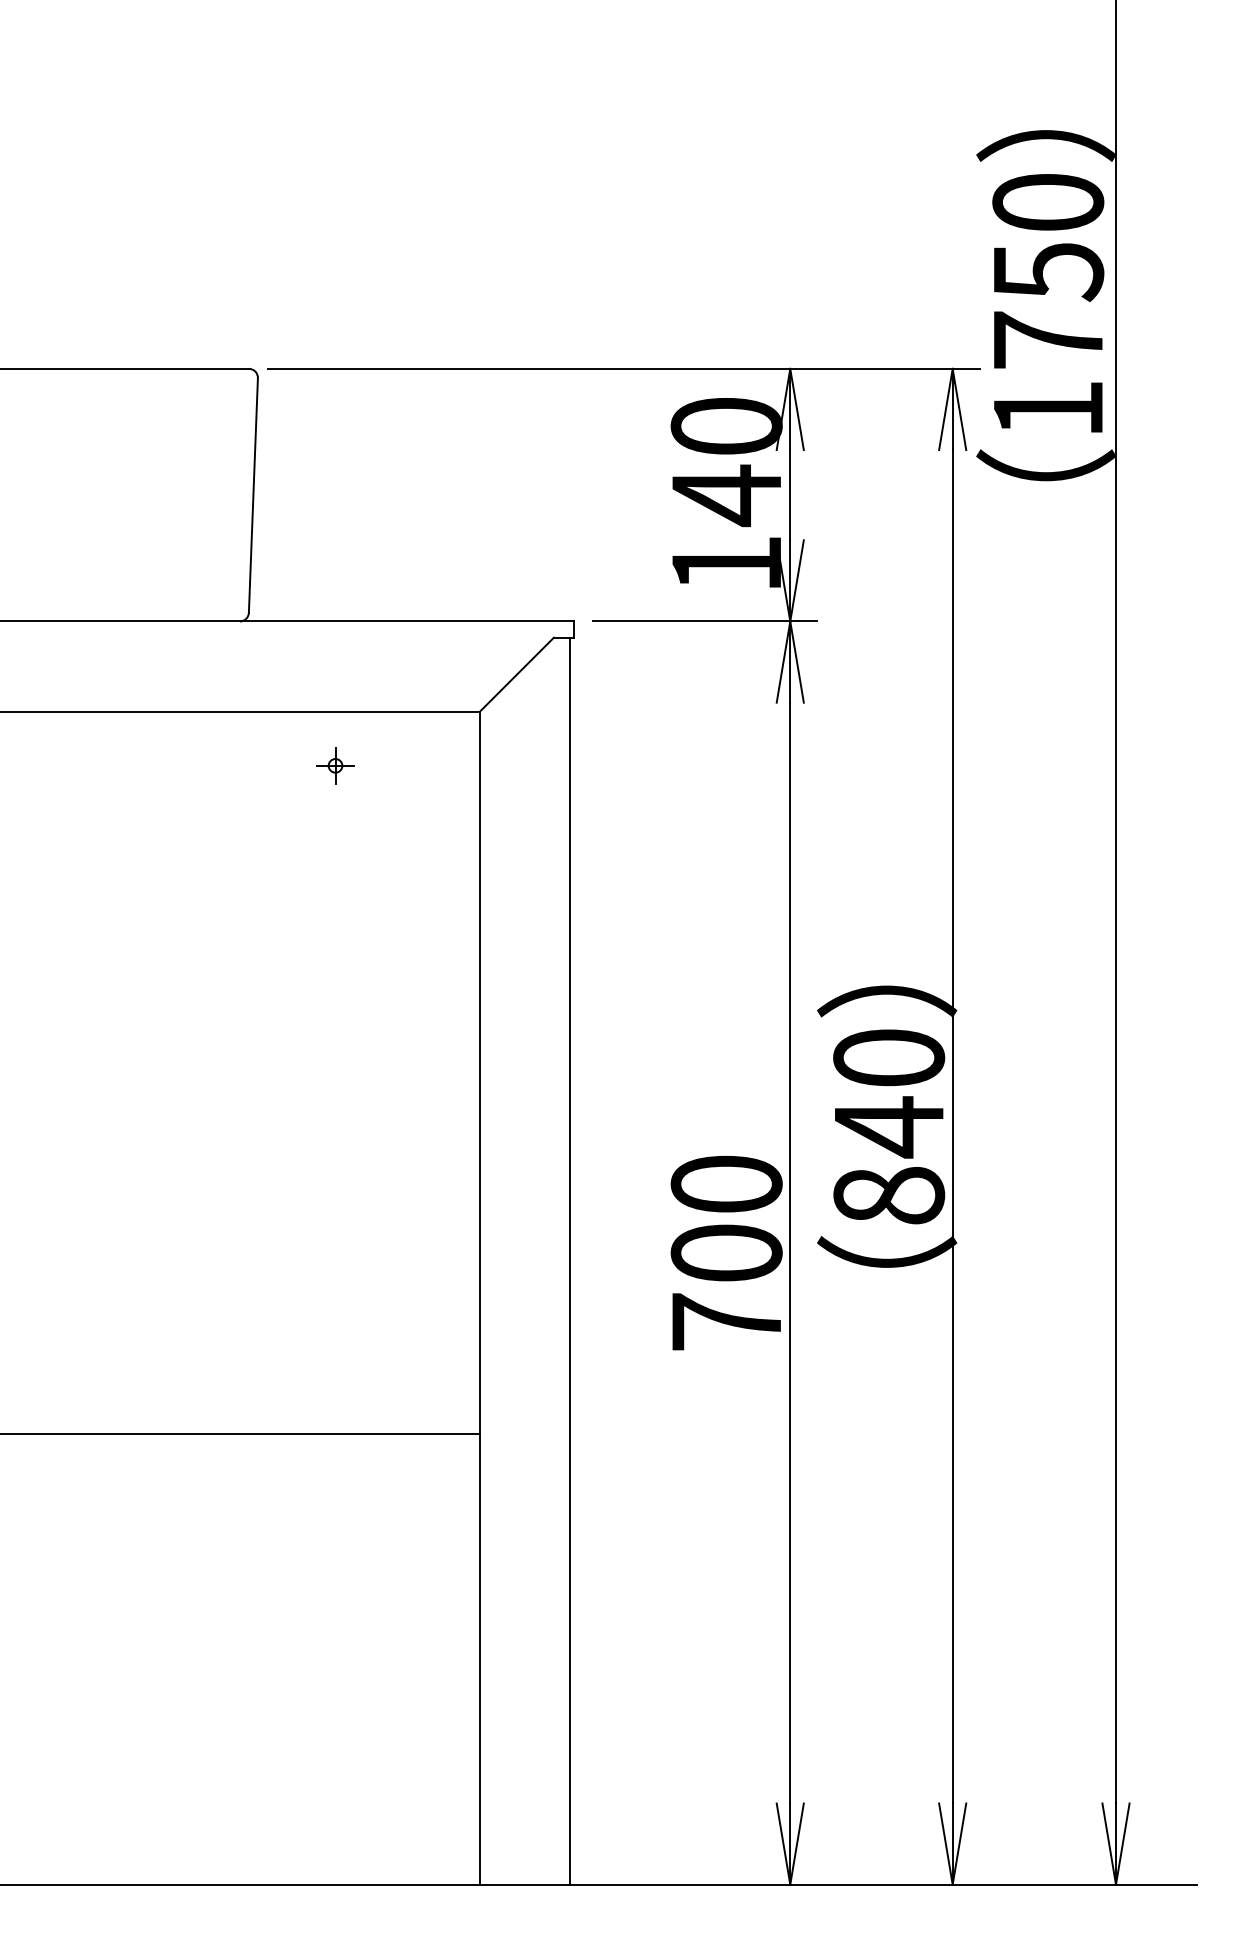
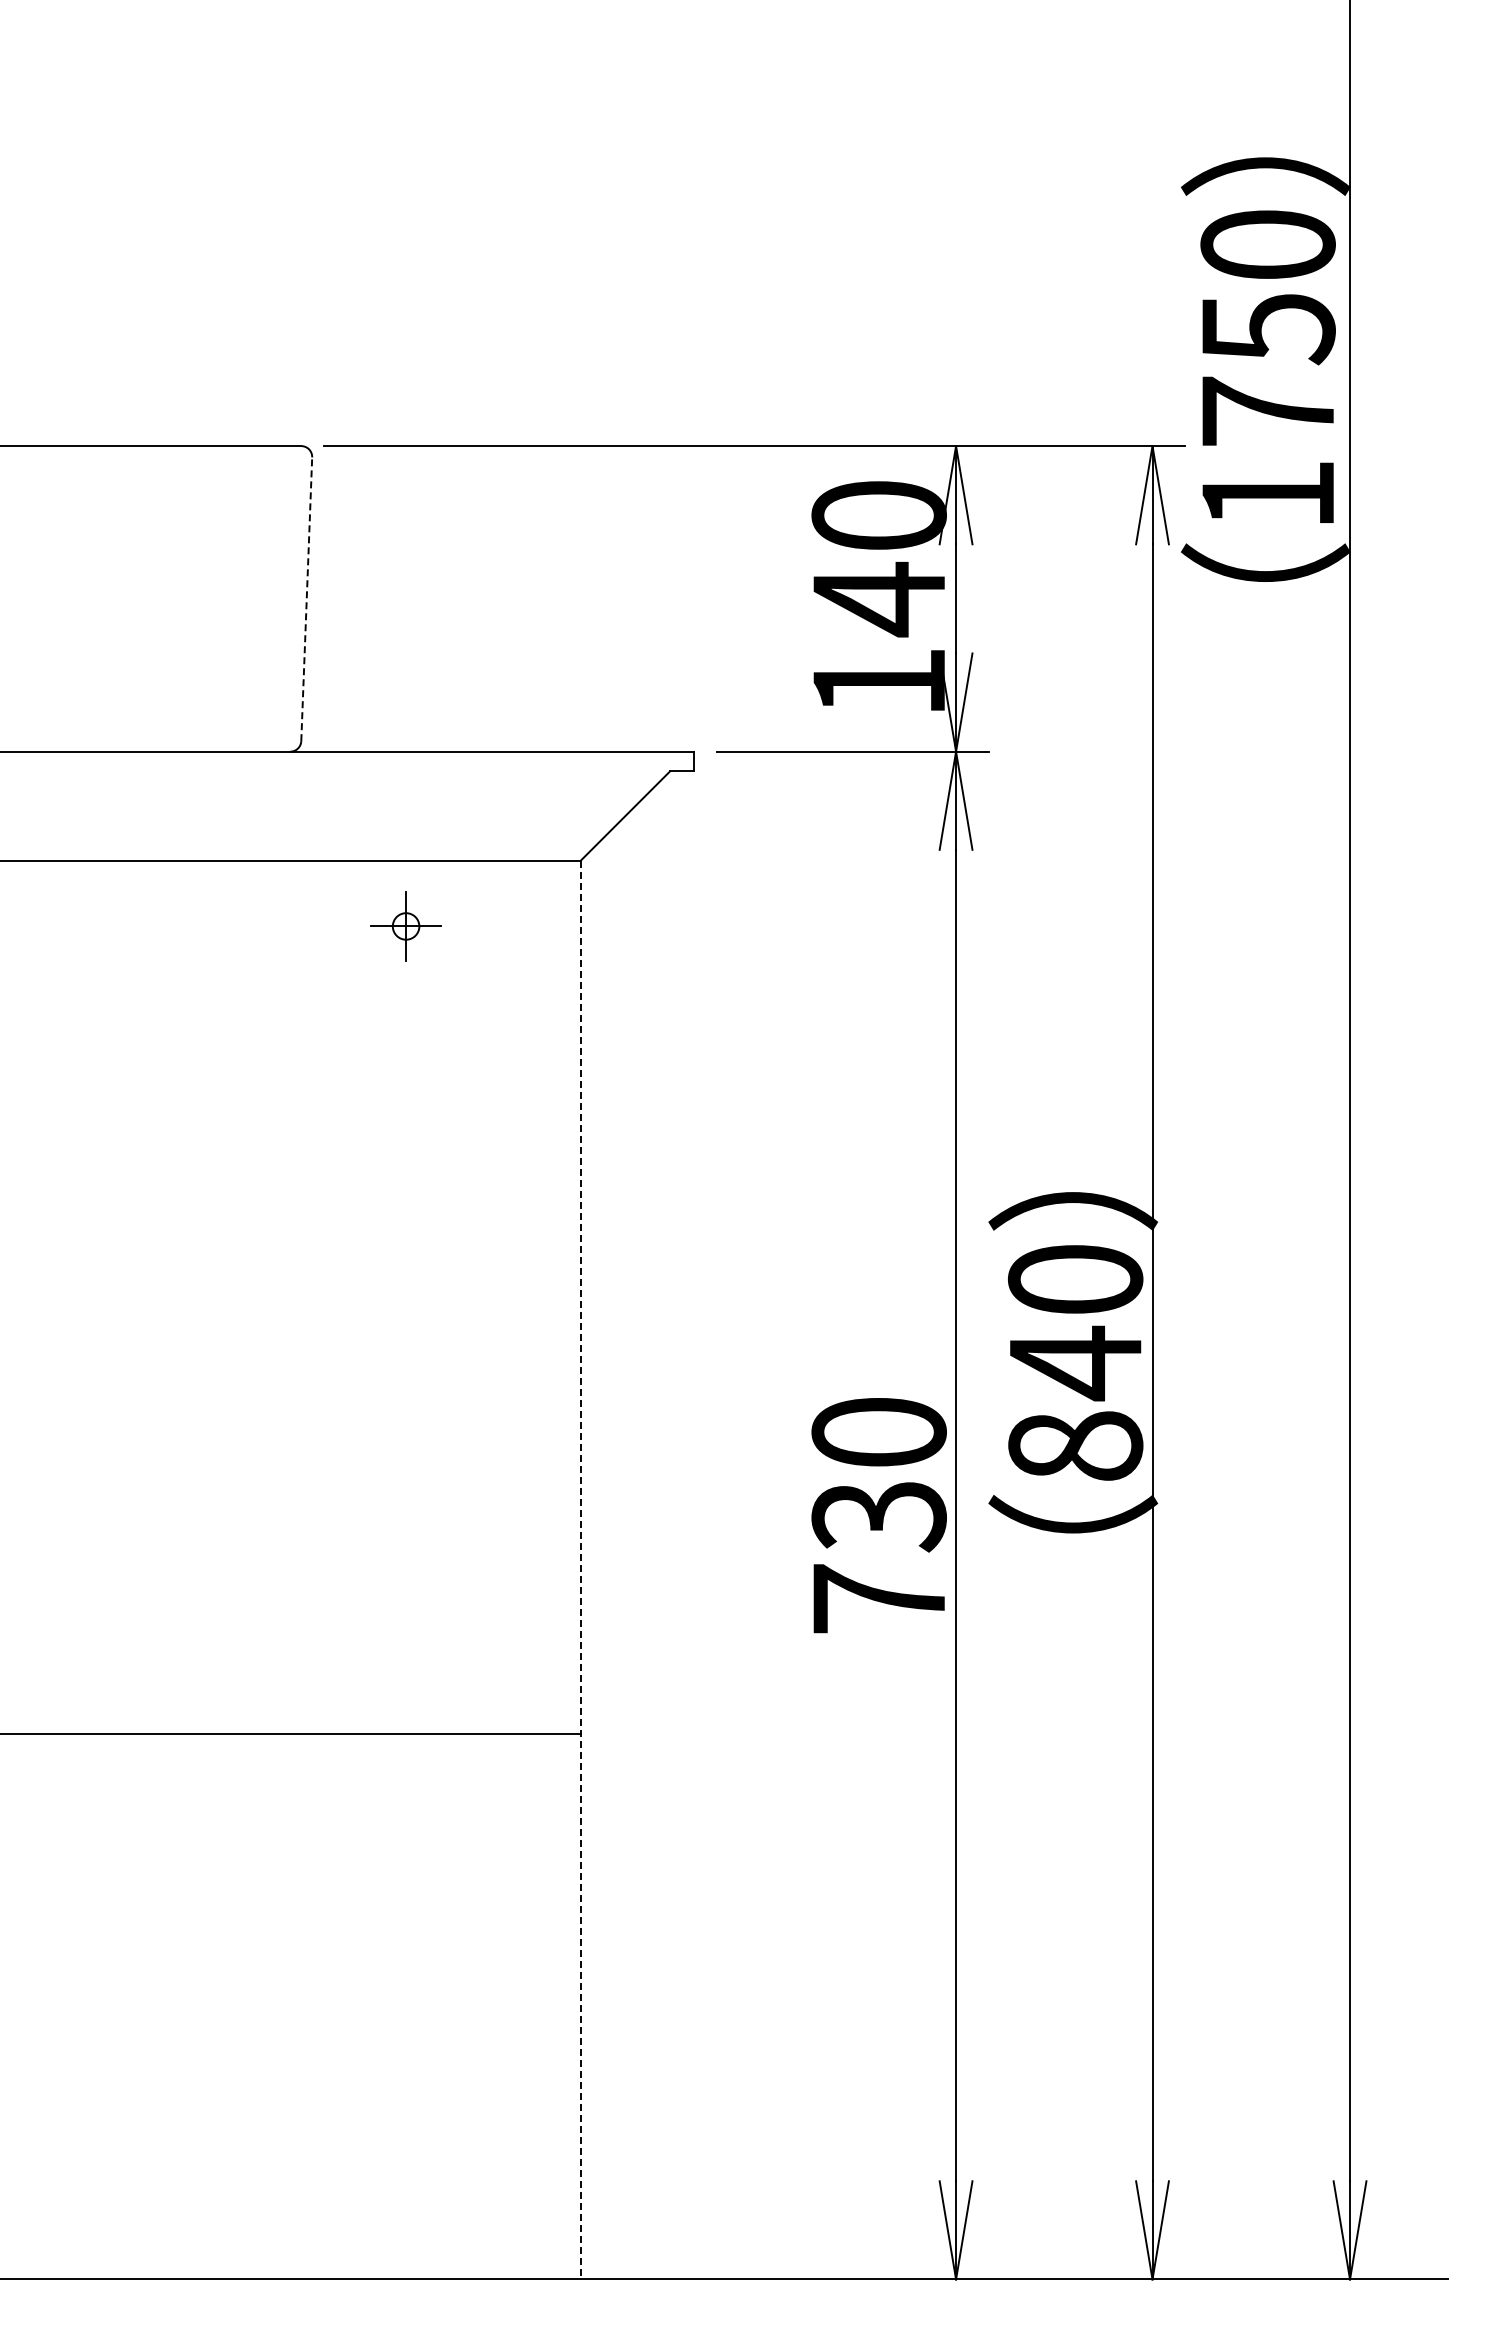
line: (253, 495) -> (306, 599), solid -> dashed
part: (335, 765) -> (405, 925), size x1.6
text: (726, 1253) -> (878, 1516), 700 -> 730
line: (569, 1261) -> (689, 1525), removed
line: (479, 1298) -> (580, 1570), solid -> dashed

